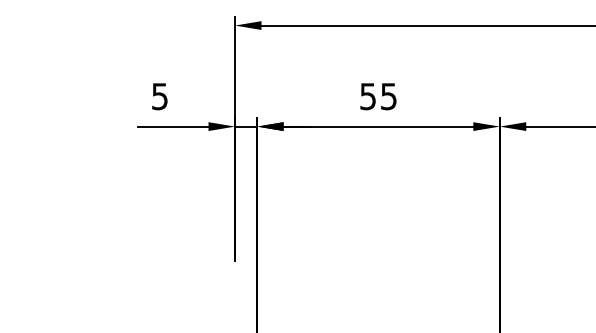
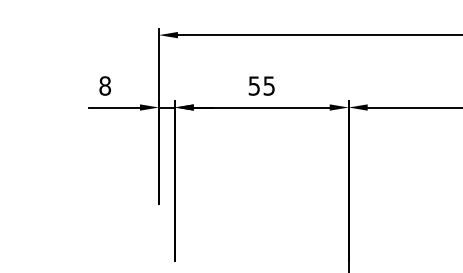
text: (158, 95) -> (104, 85), 5 -> 8

